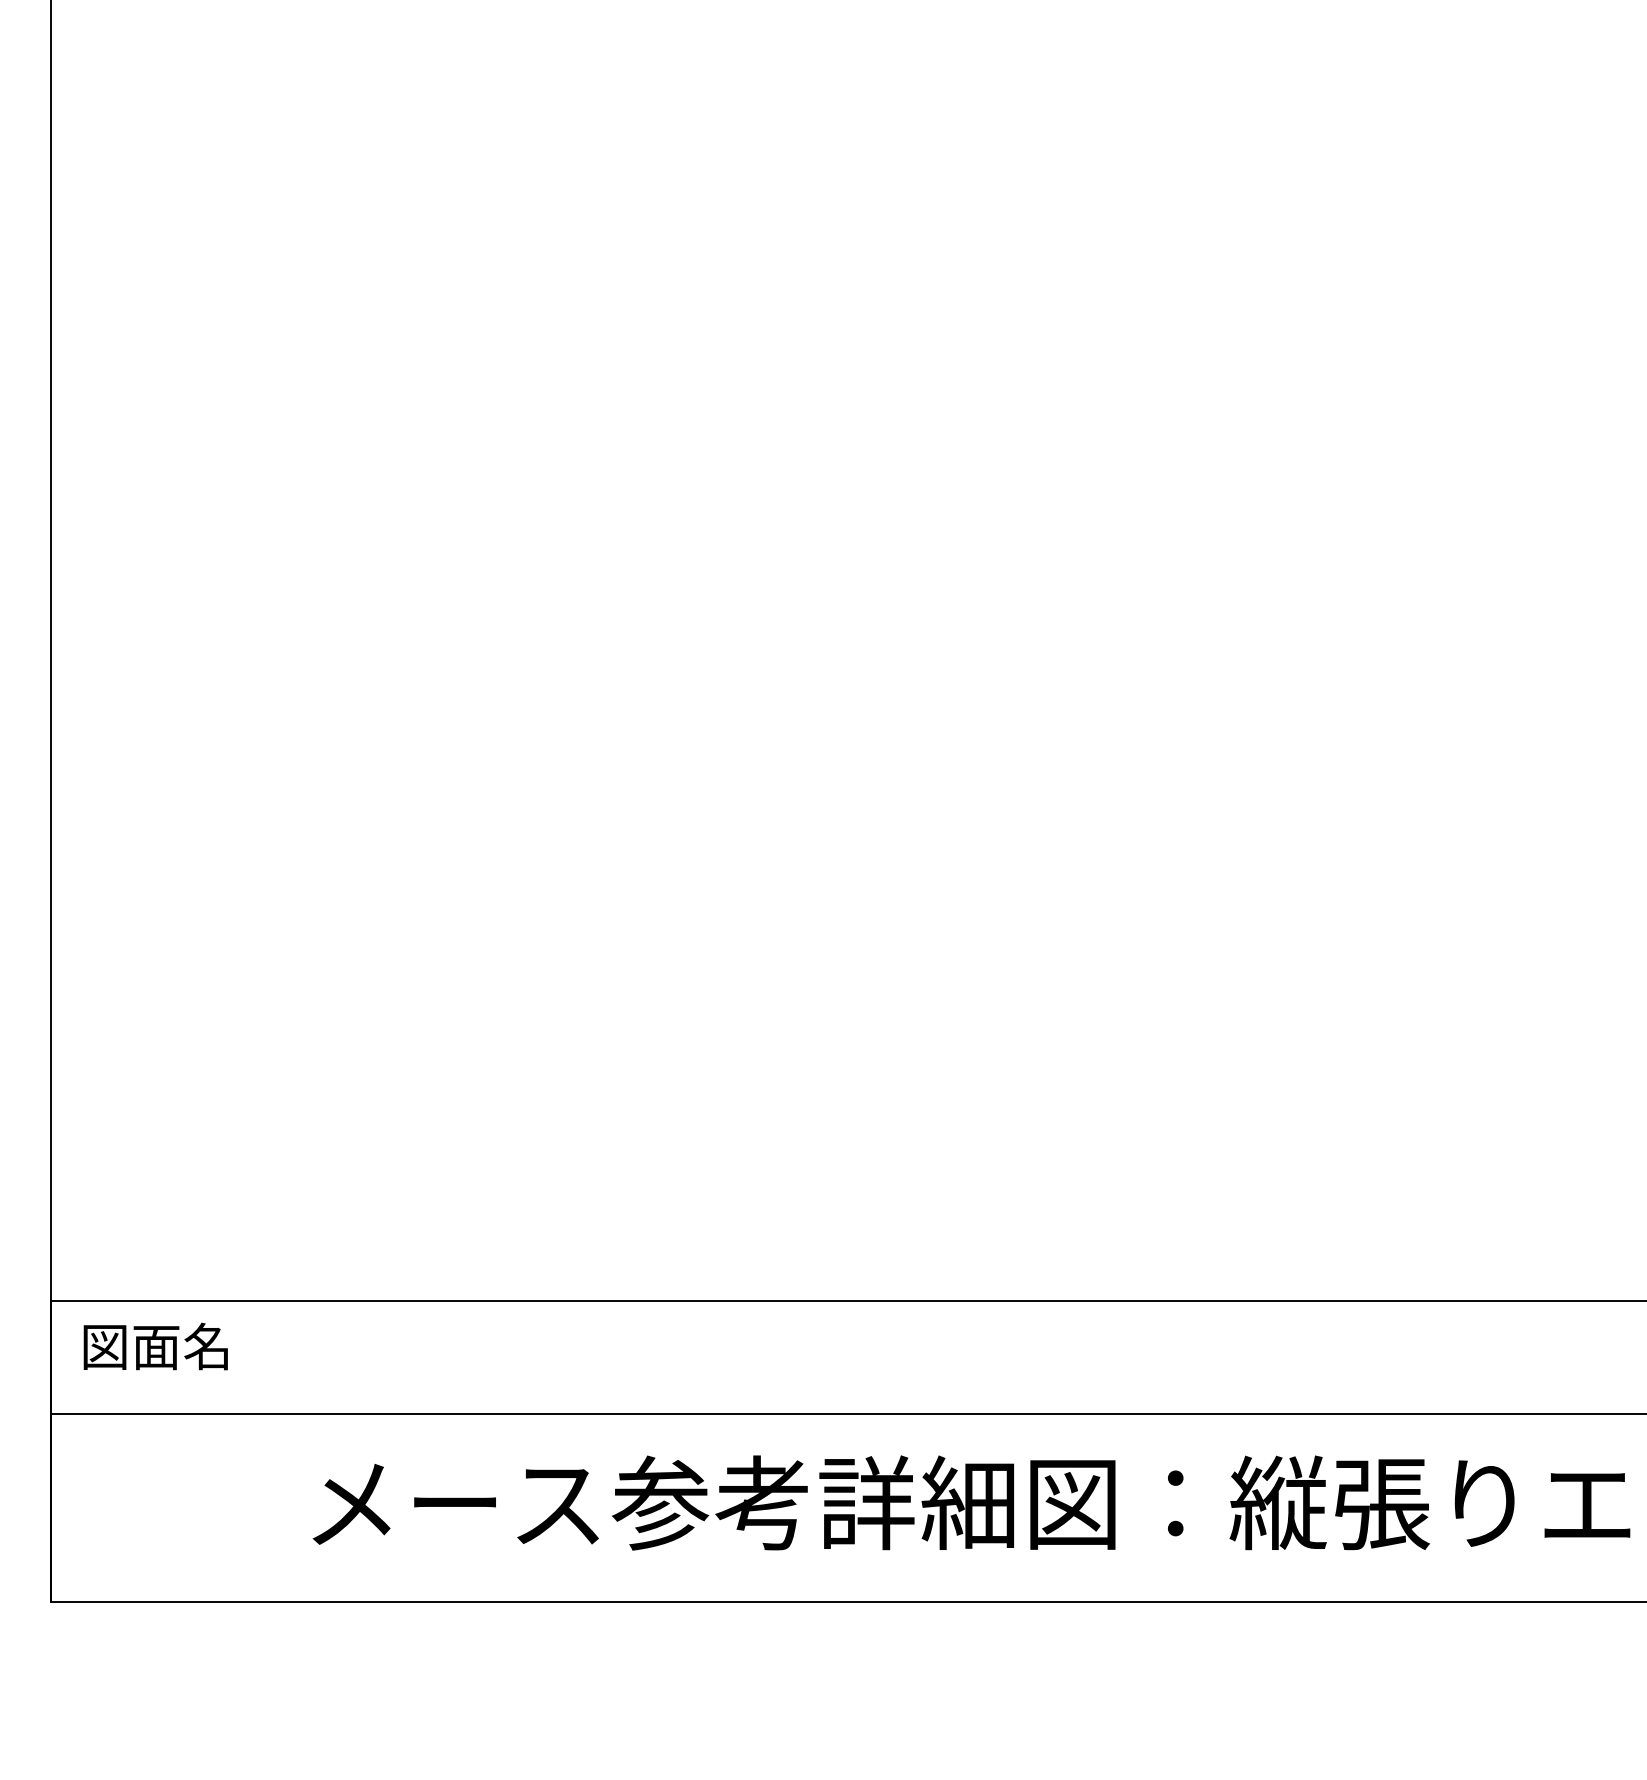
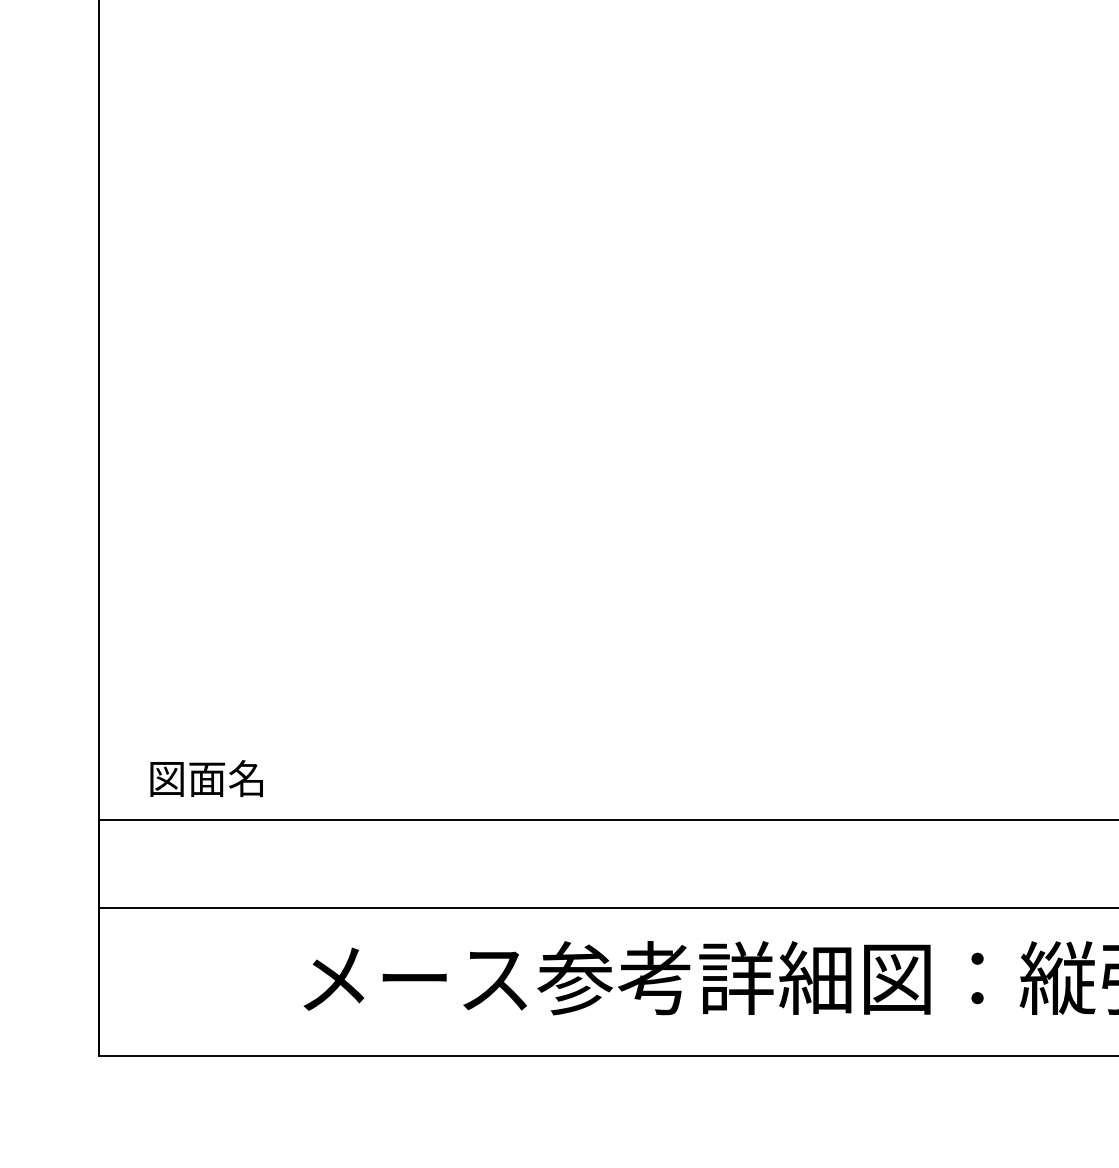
text: (155, 1346) -> (206, 778), moved

